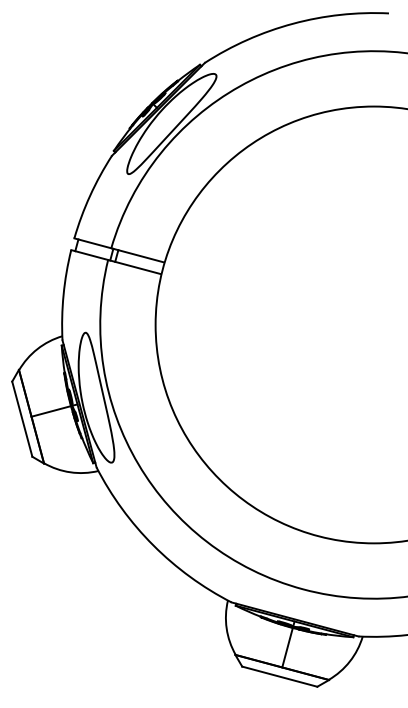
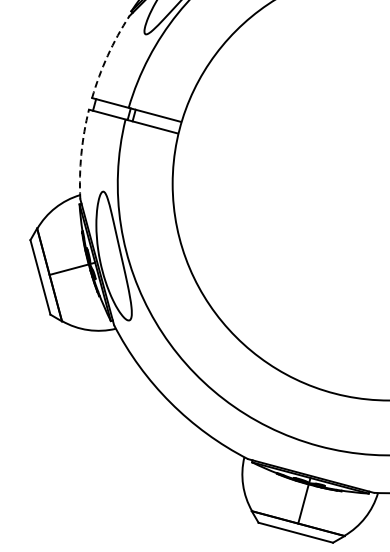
arc: (90, 195) -> (108, 55), solid -> dashed
arc: (63, 294) -> (81, 153), solid -> dashed

